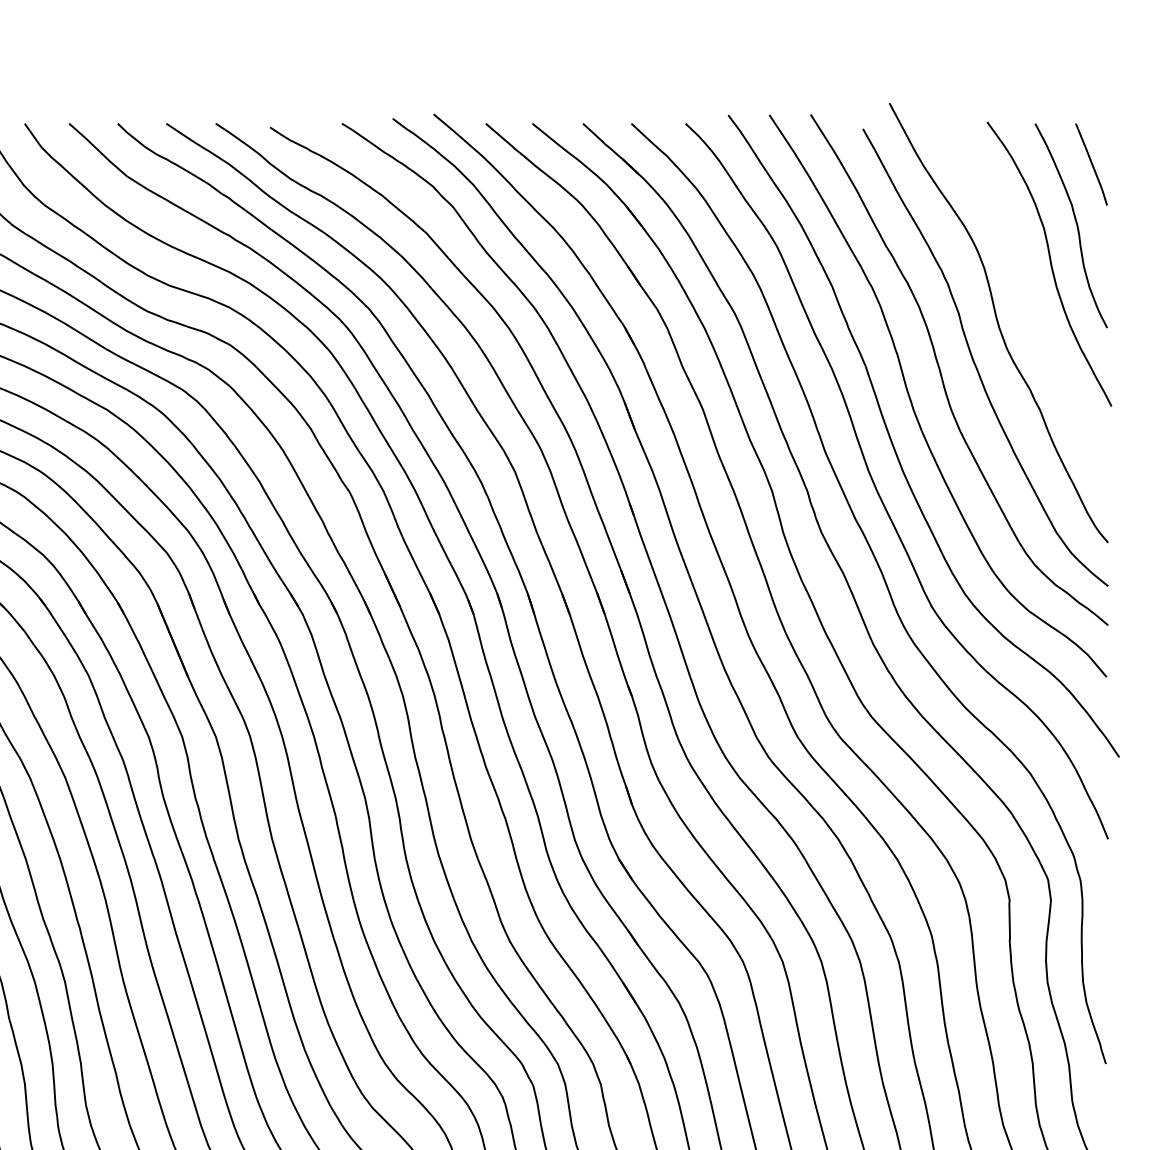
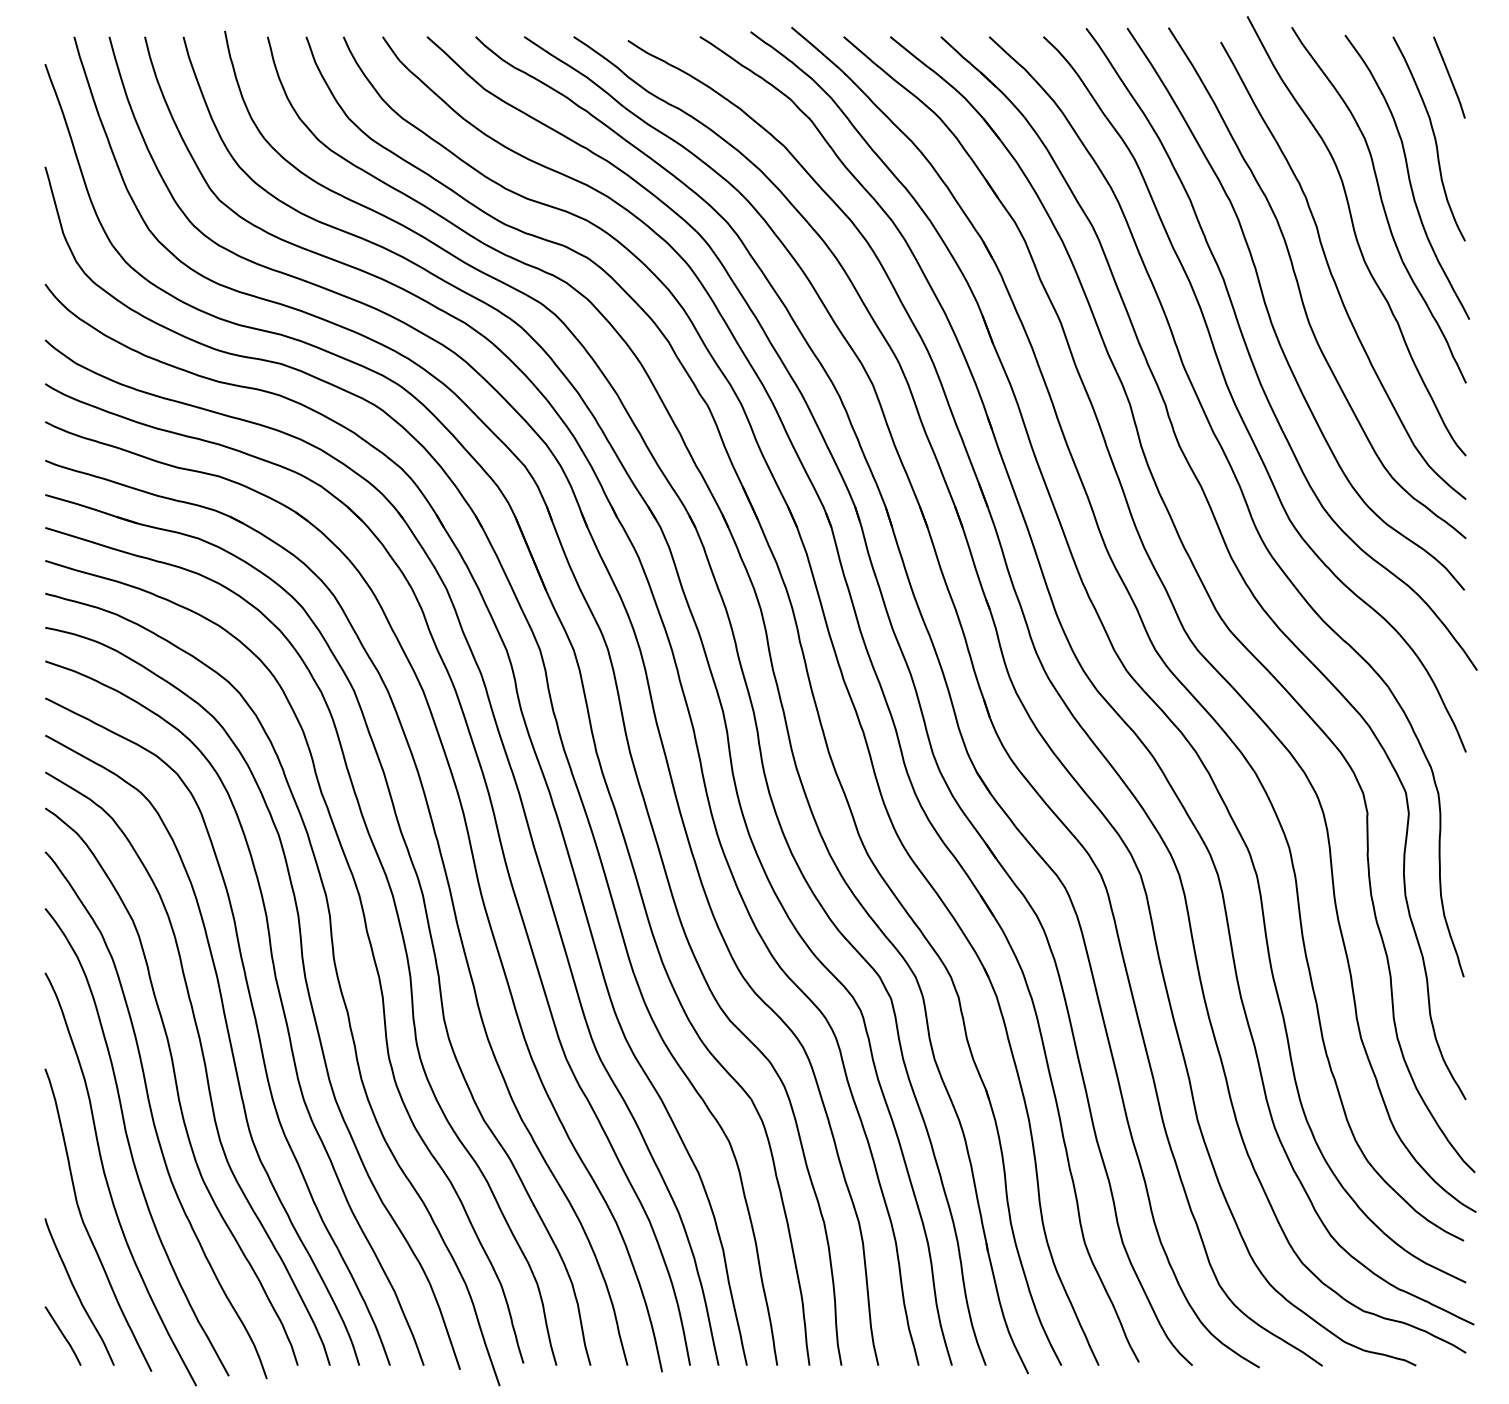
curve: (1023, 291) -> (1381, 204), added

